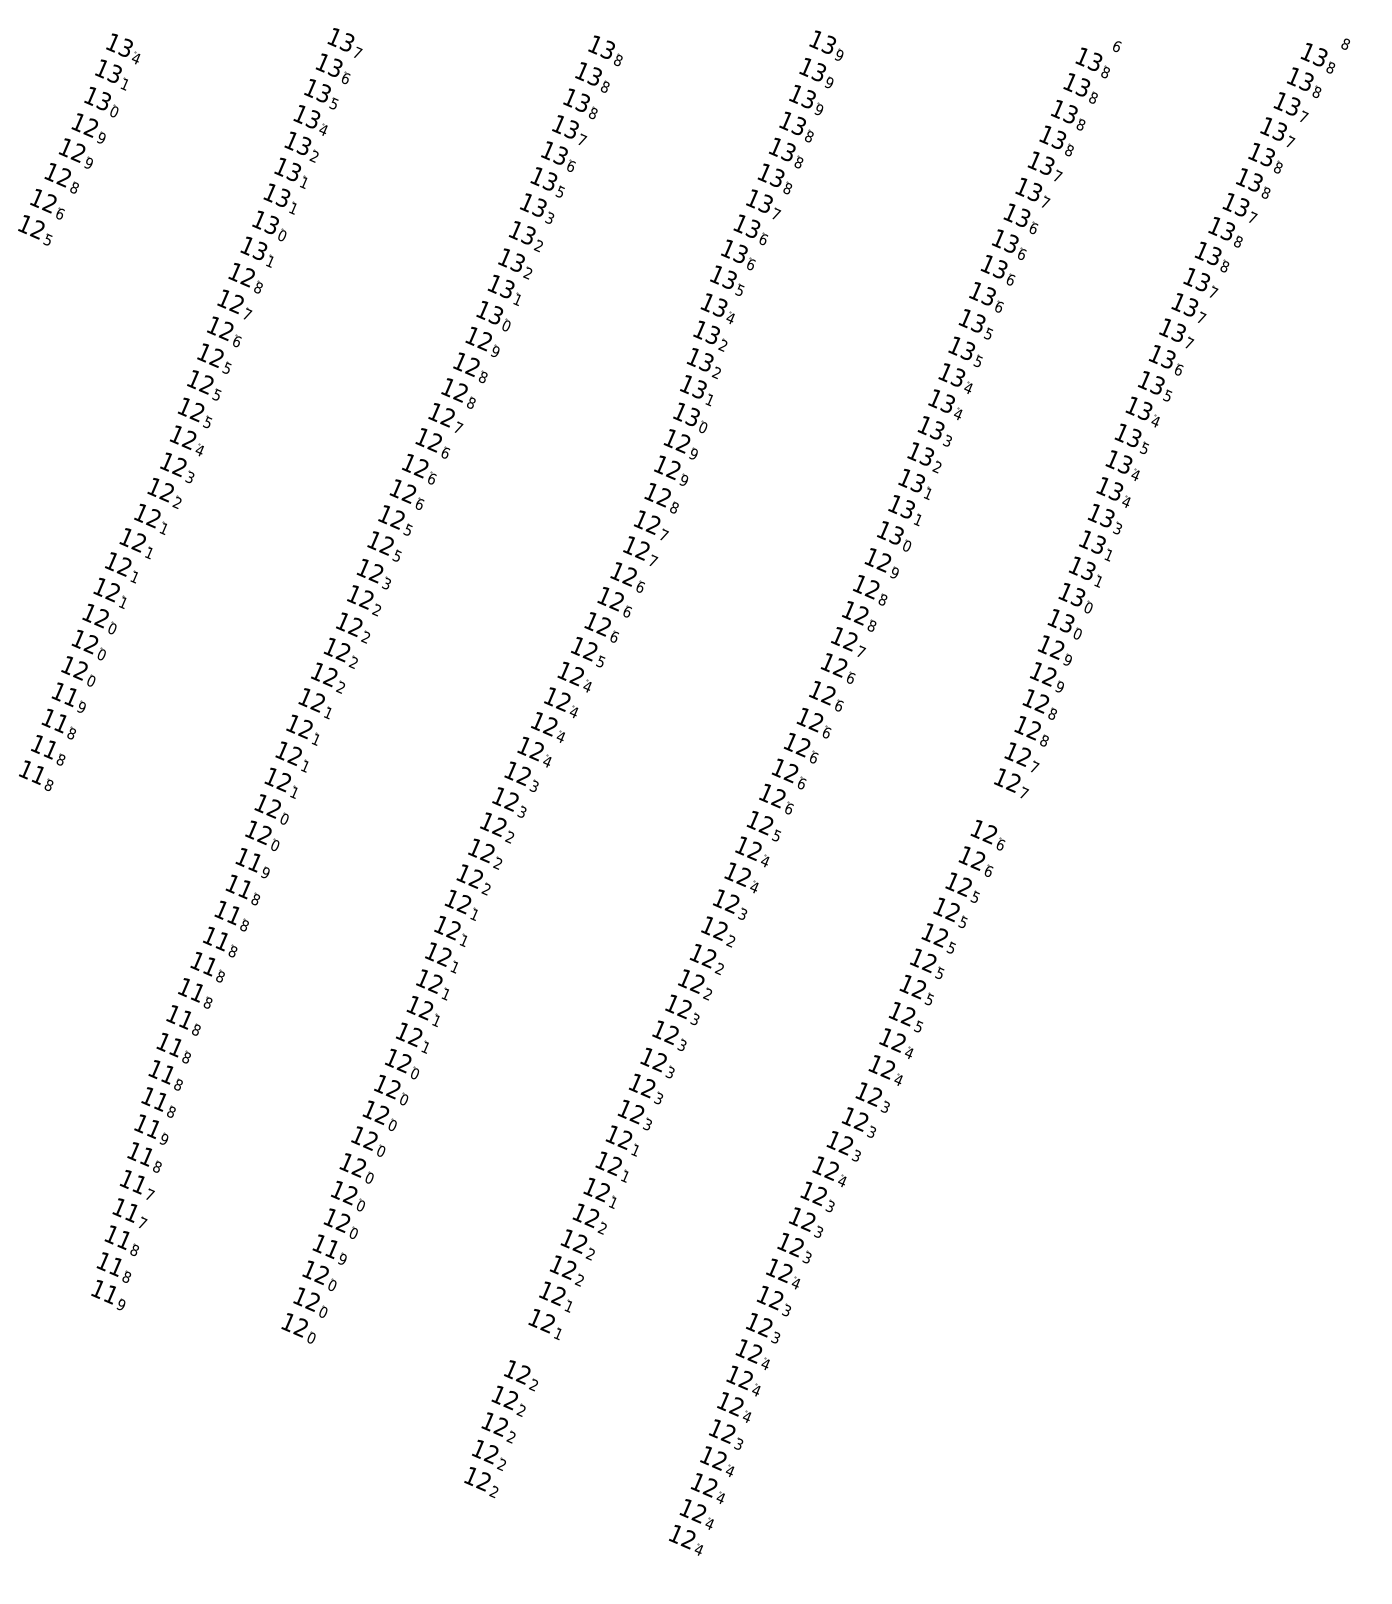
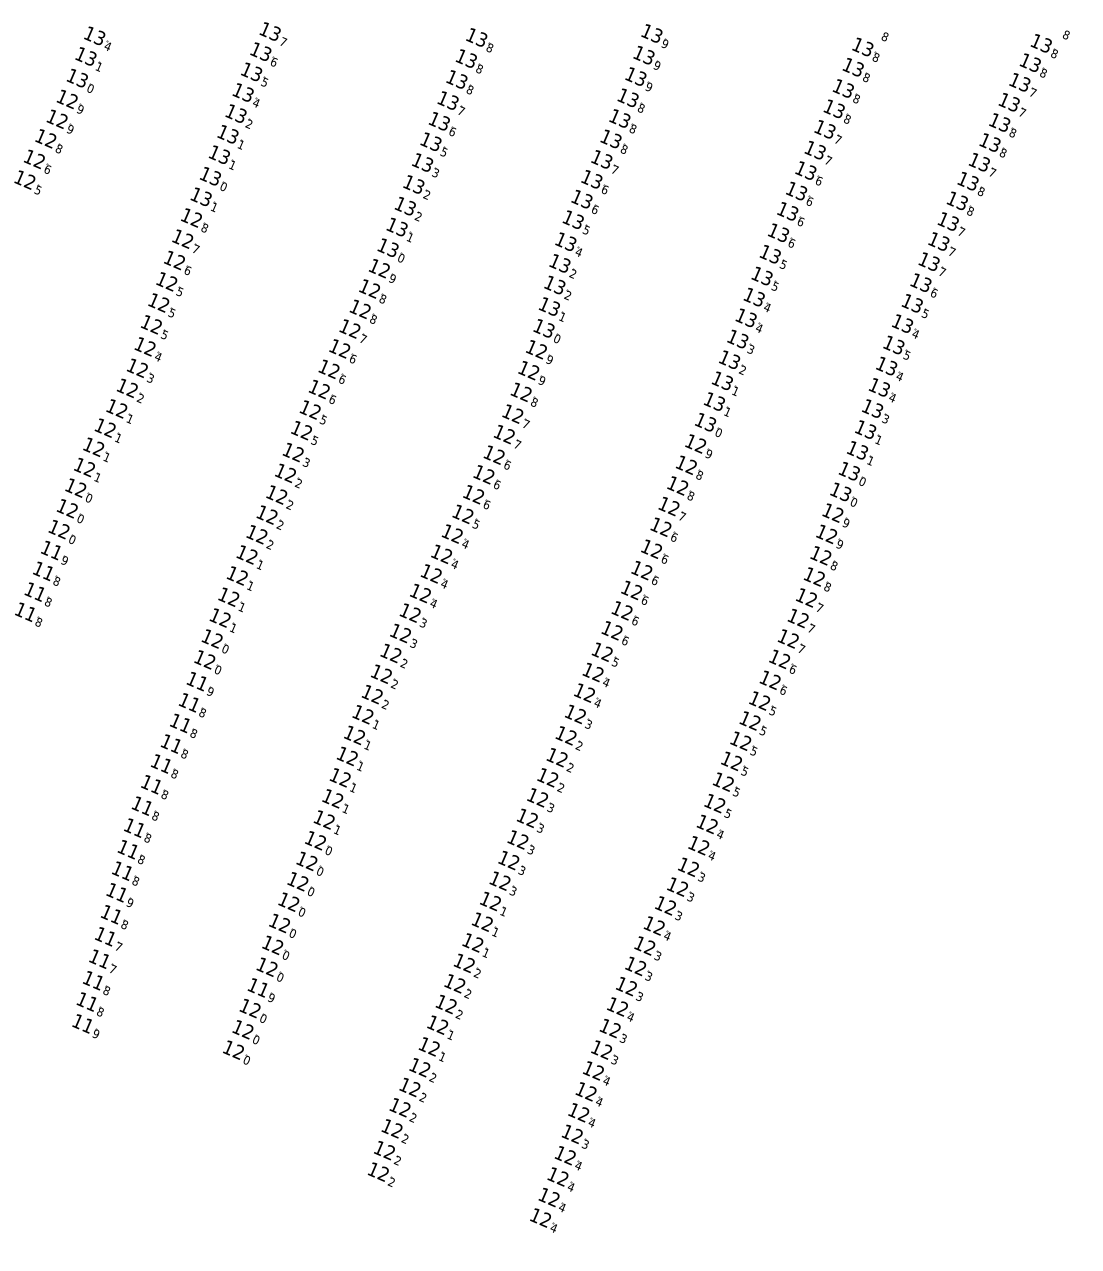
text: (1116, 45) -> (884, 36), 6 -> 8
part: (998, 808) -> (791, 640), added
part: (533, 1350) -> (422, 1070), added

